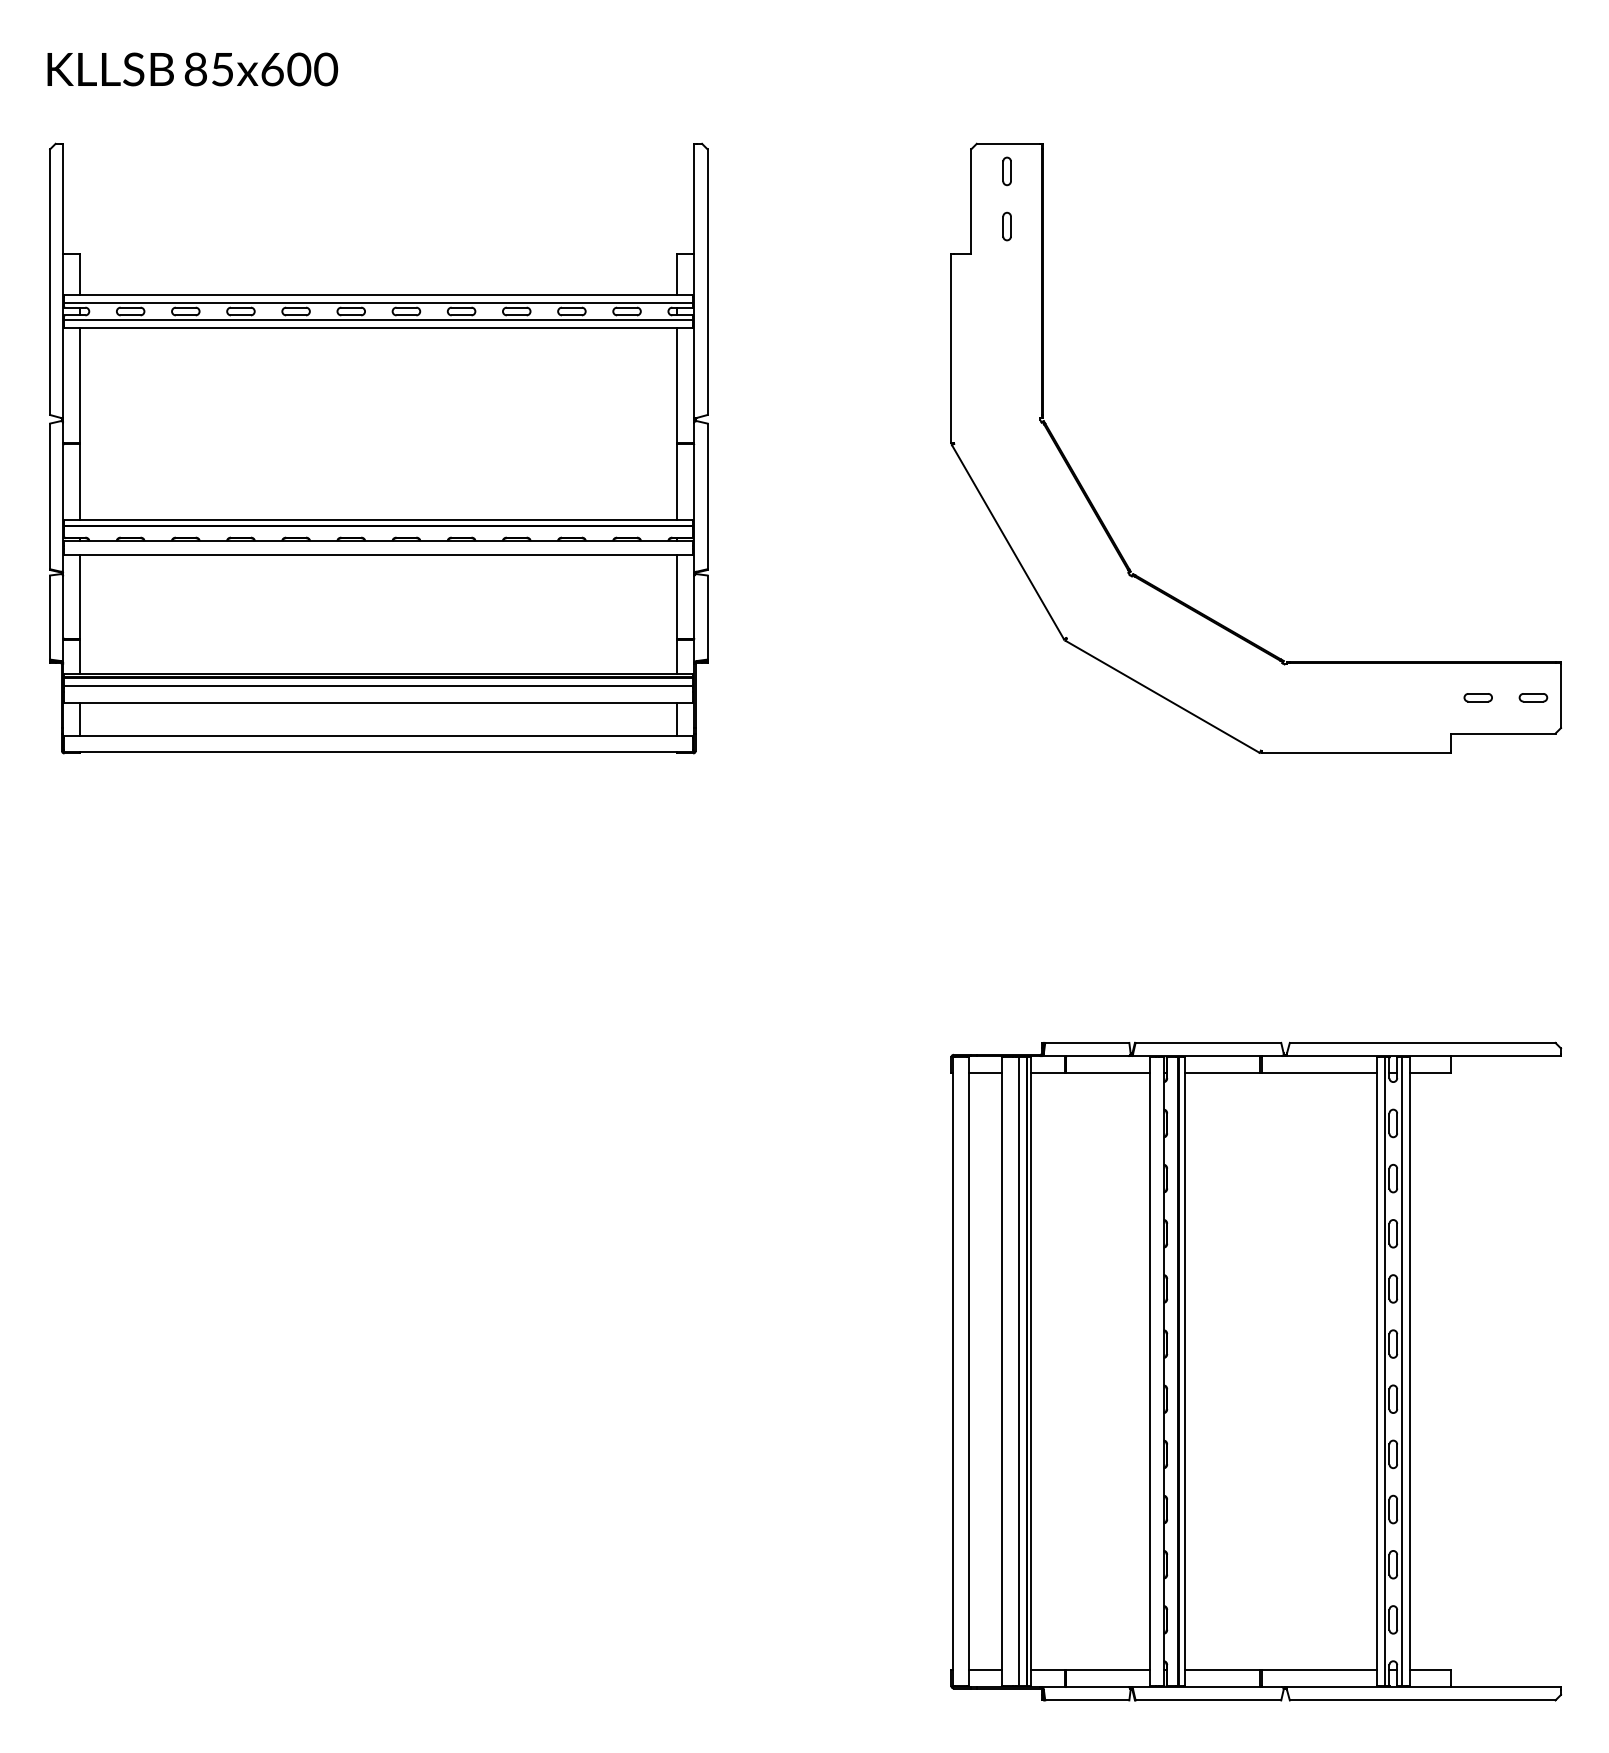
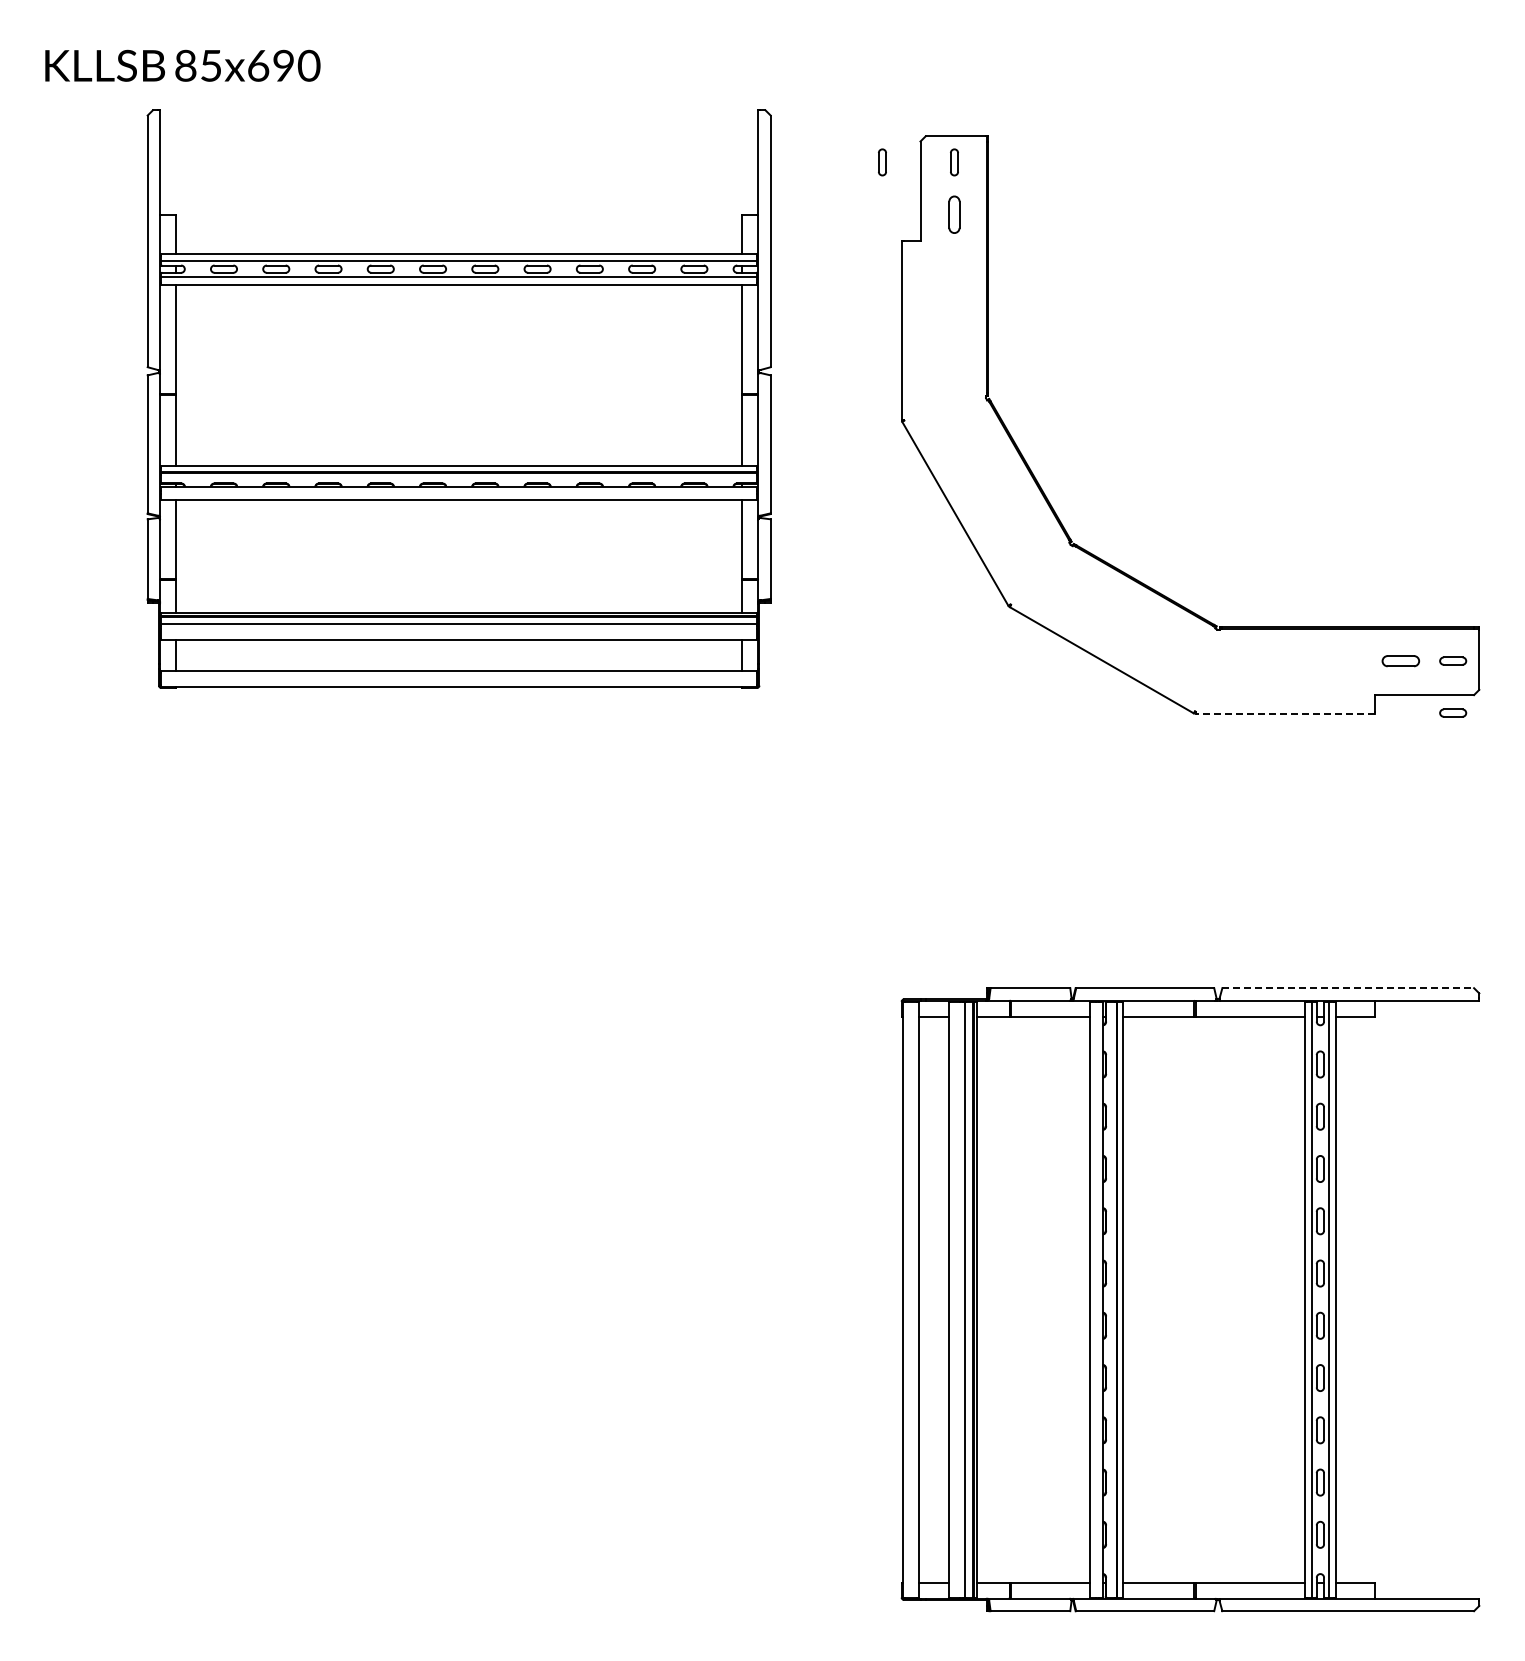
text: (298, 70) -> (283, 66), 85x600 -> 85x690
part: (931, 171) -> (882, 162), added
part: (1007, 226) -> (954, 214), size x1.4
part: (378, 448) -> (458, 398), moved
part: (1477, 697) -> (1400, 660), size x1.4
part: (1533, 751) -> (1453, 712), added
line: (1356, 753) -> (1285, 713), solid -> dashed
line: (1422, 1043) -> (1348, 988), solid -> dashed

